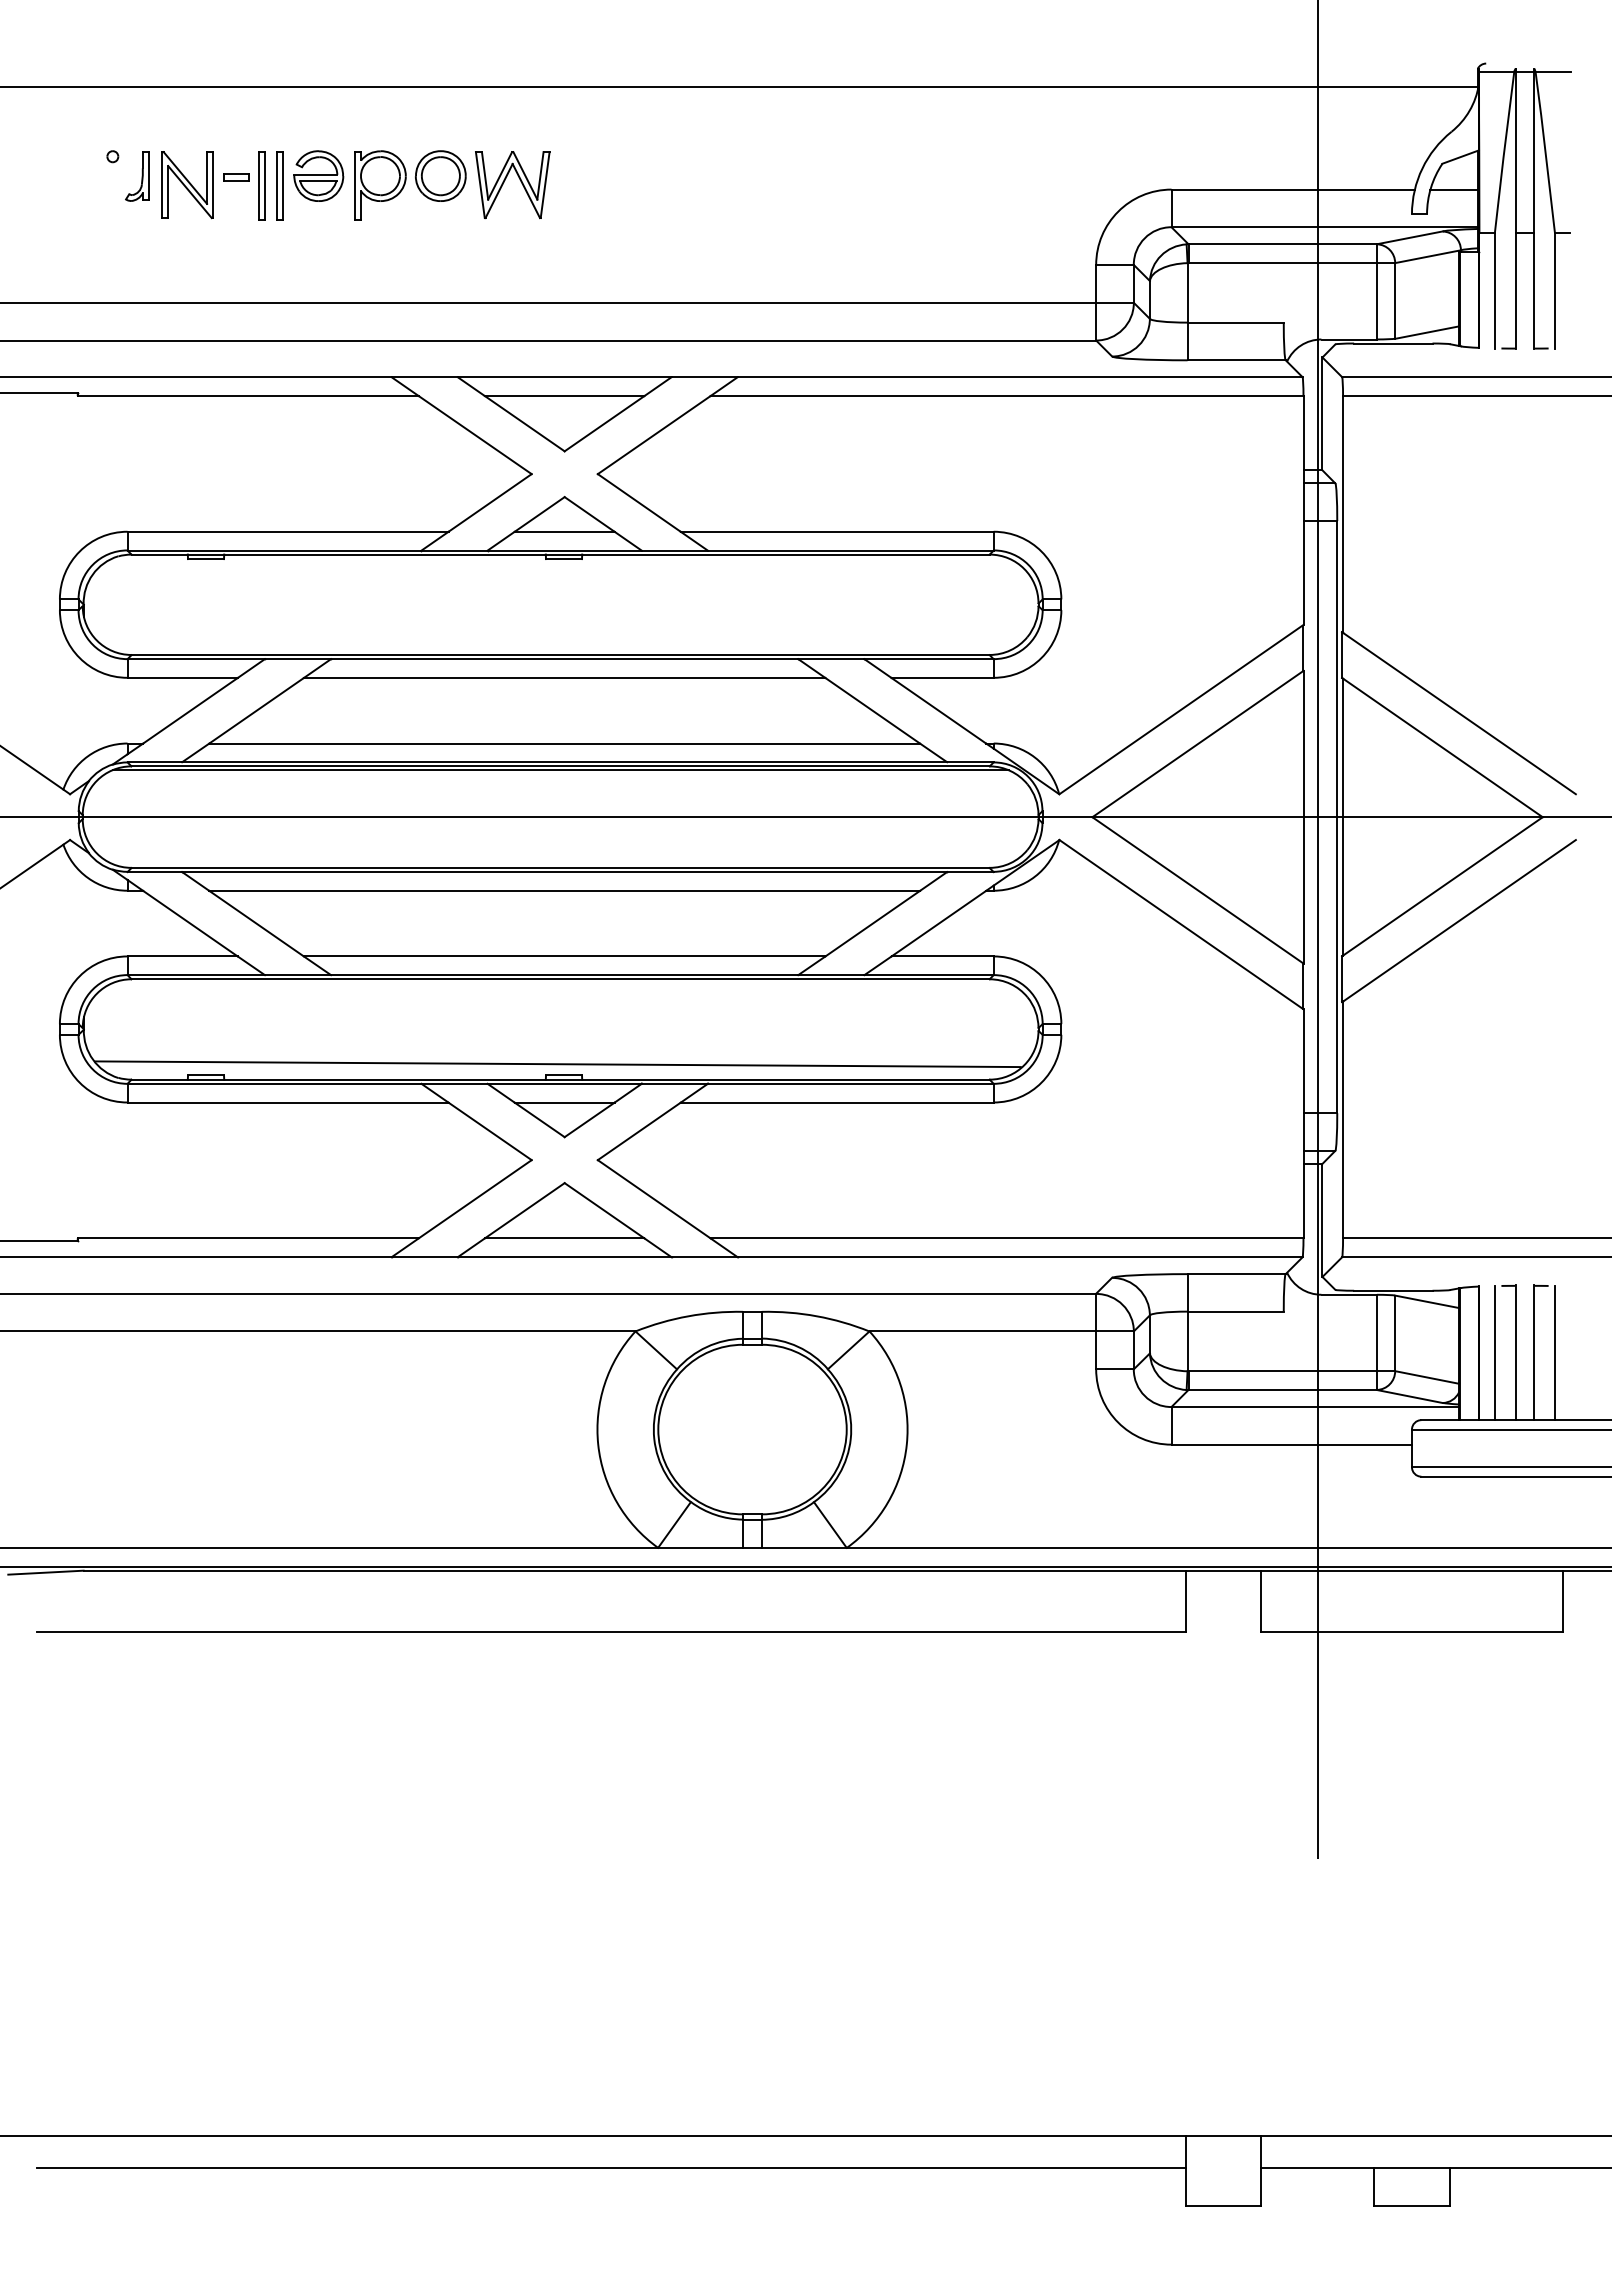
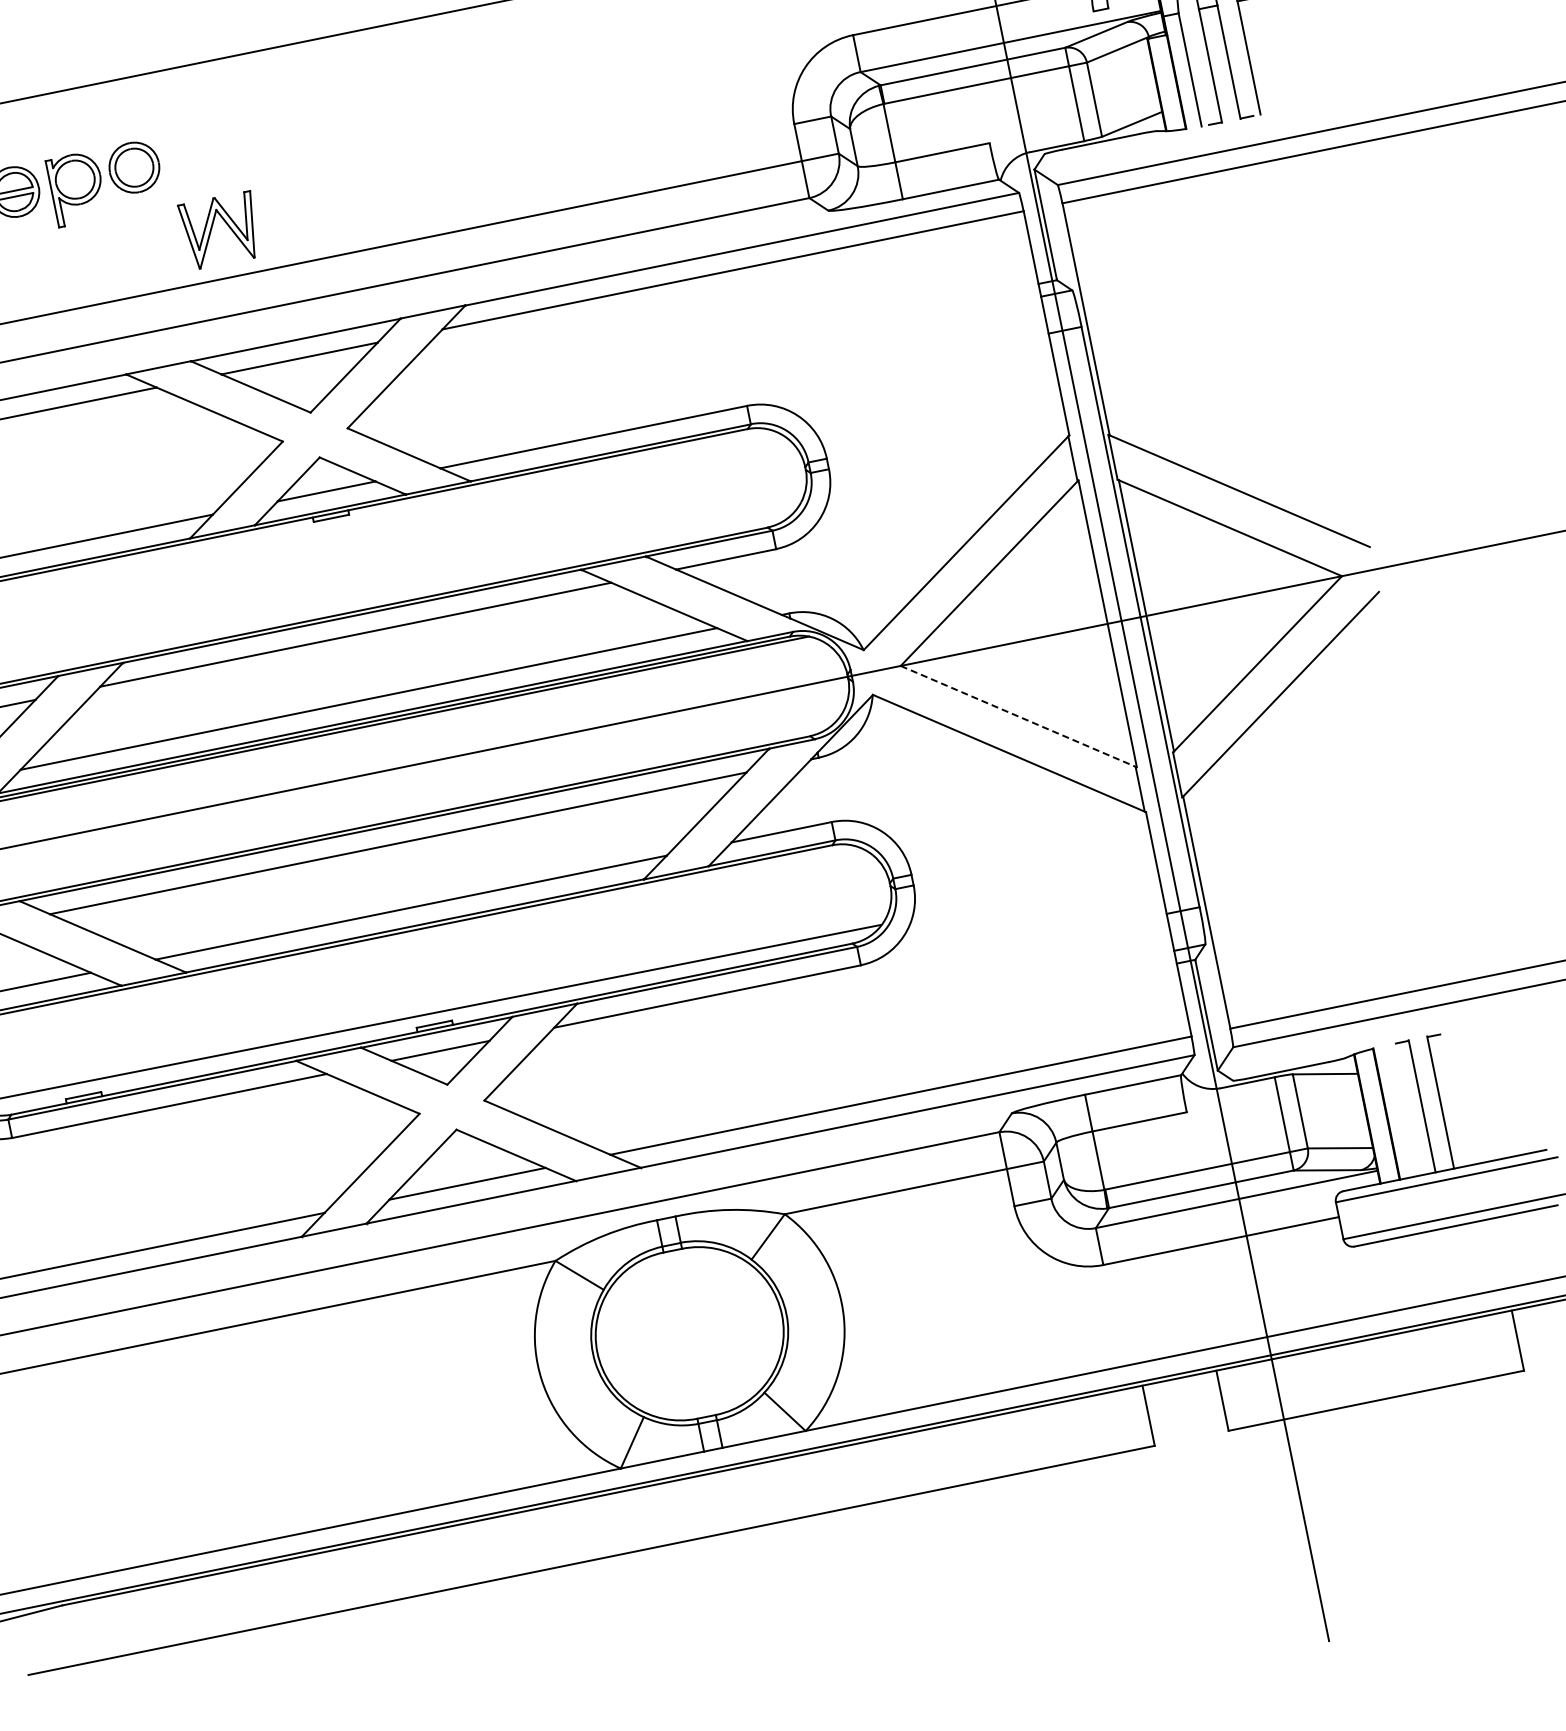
part: (504, 182) -> (212, 229), moved
line: (1198, 890) -> (1019, 716), solid -> dashed
line: (1494, 1352) -> (1401, 1110), removed
line: (1554, 1352) -> (1460, 1098), removed

